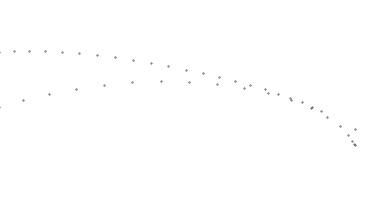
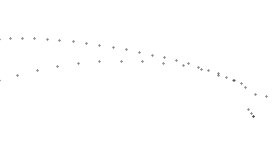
part: (351, 140) -> (250, 113), moved

